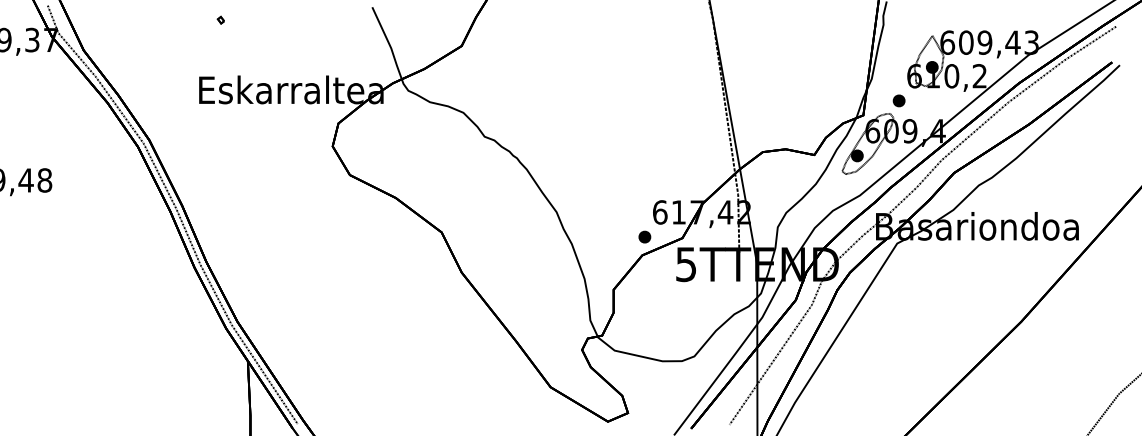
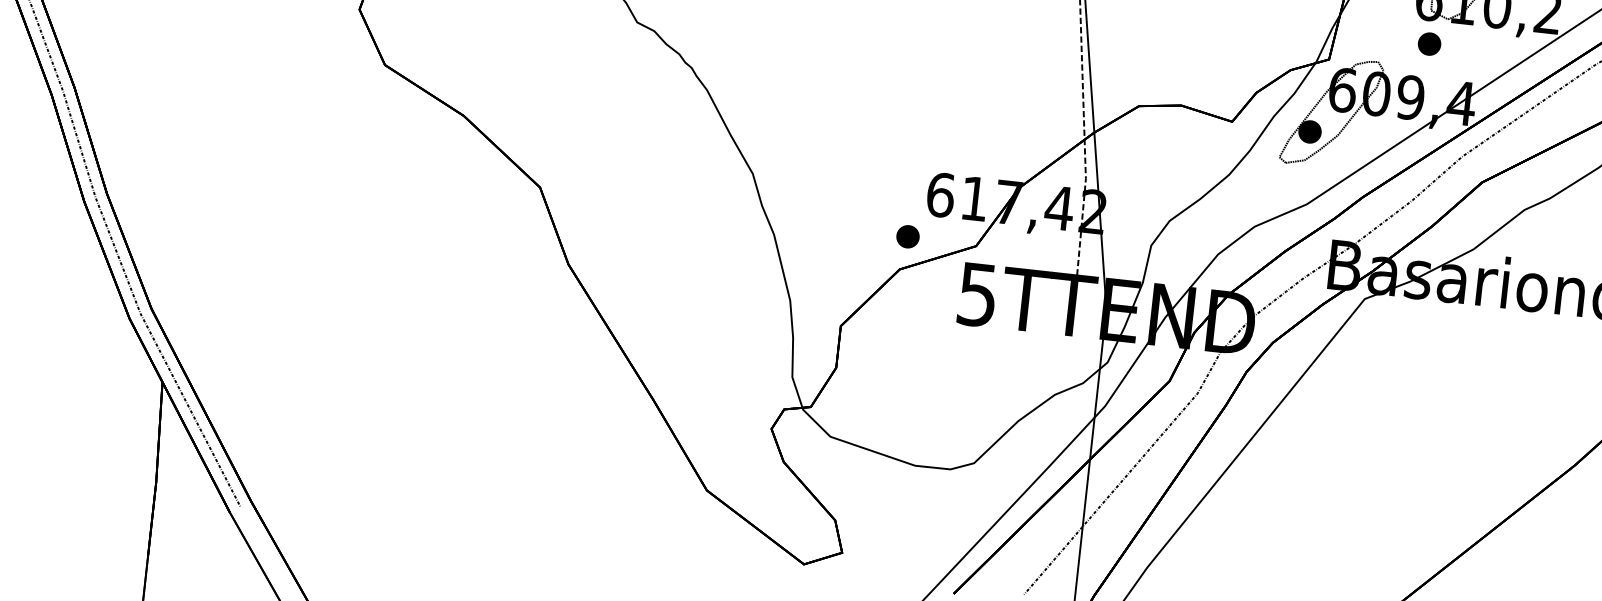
part: (898, 100) -> (1428, 43), moved

